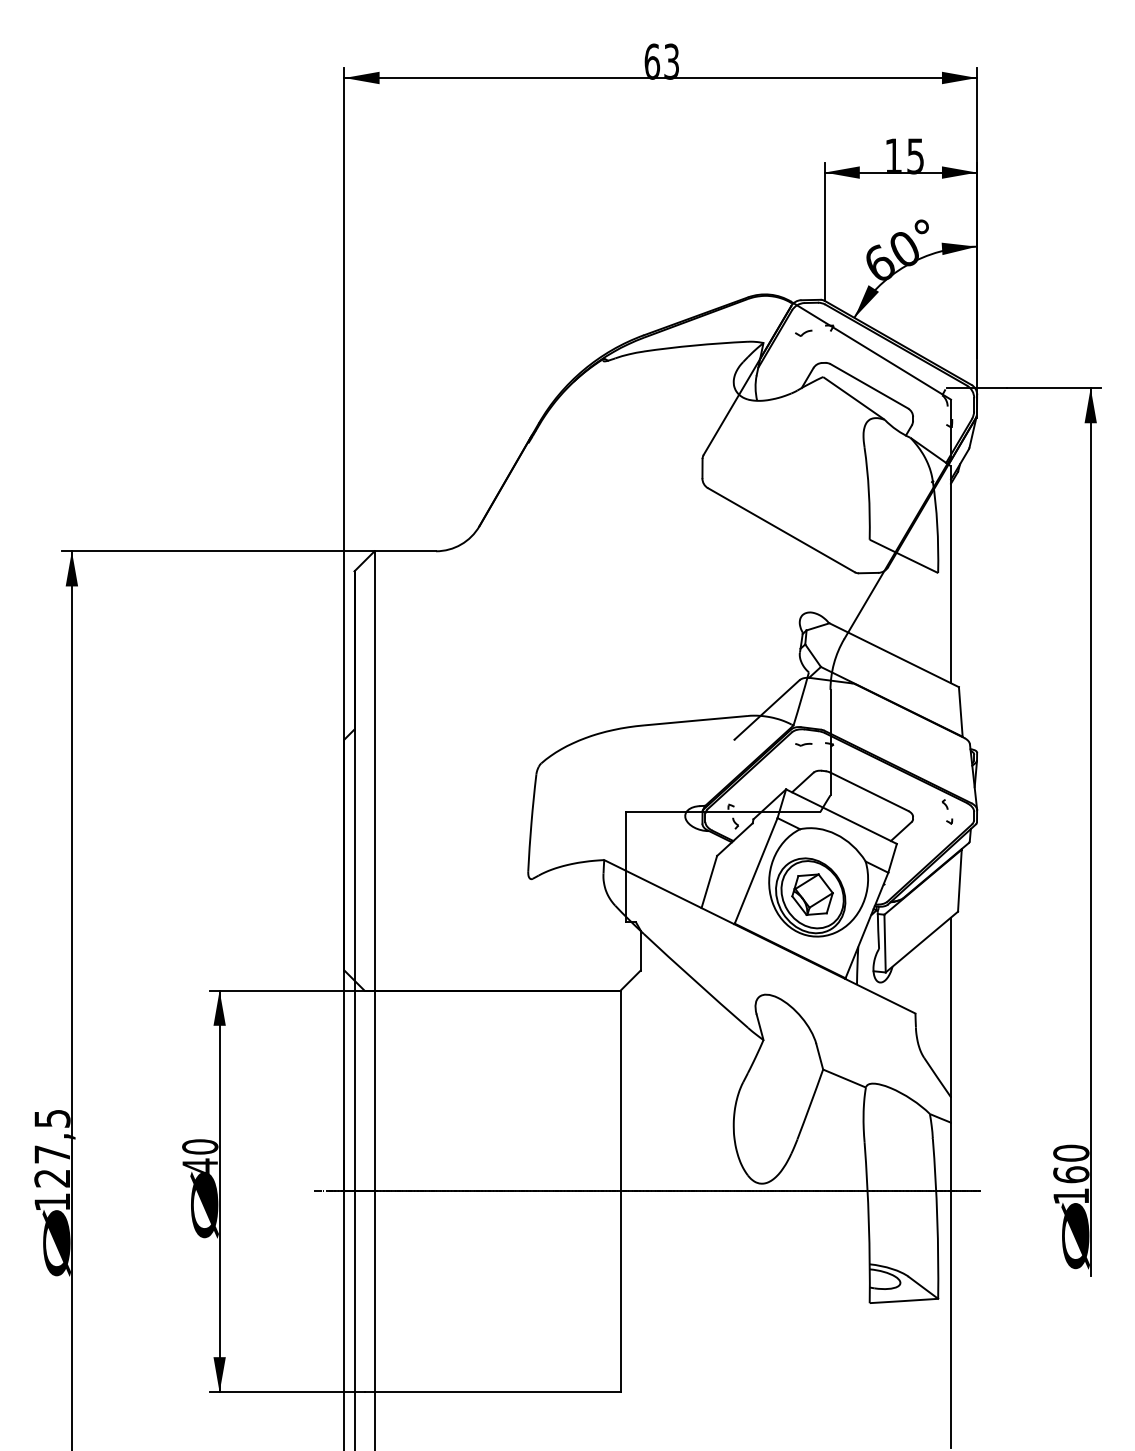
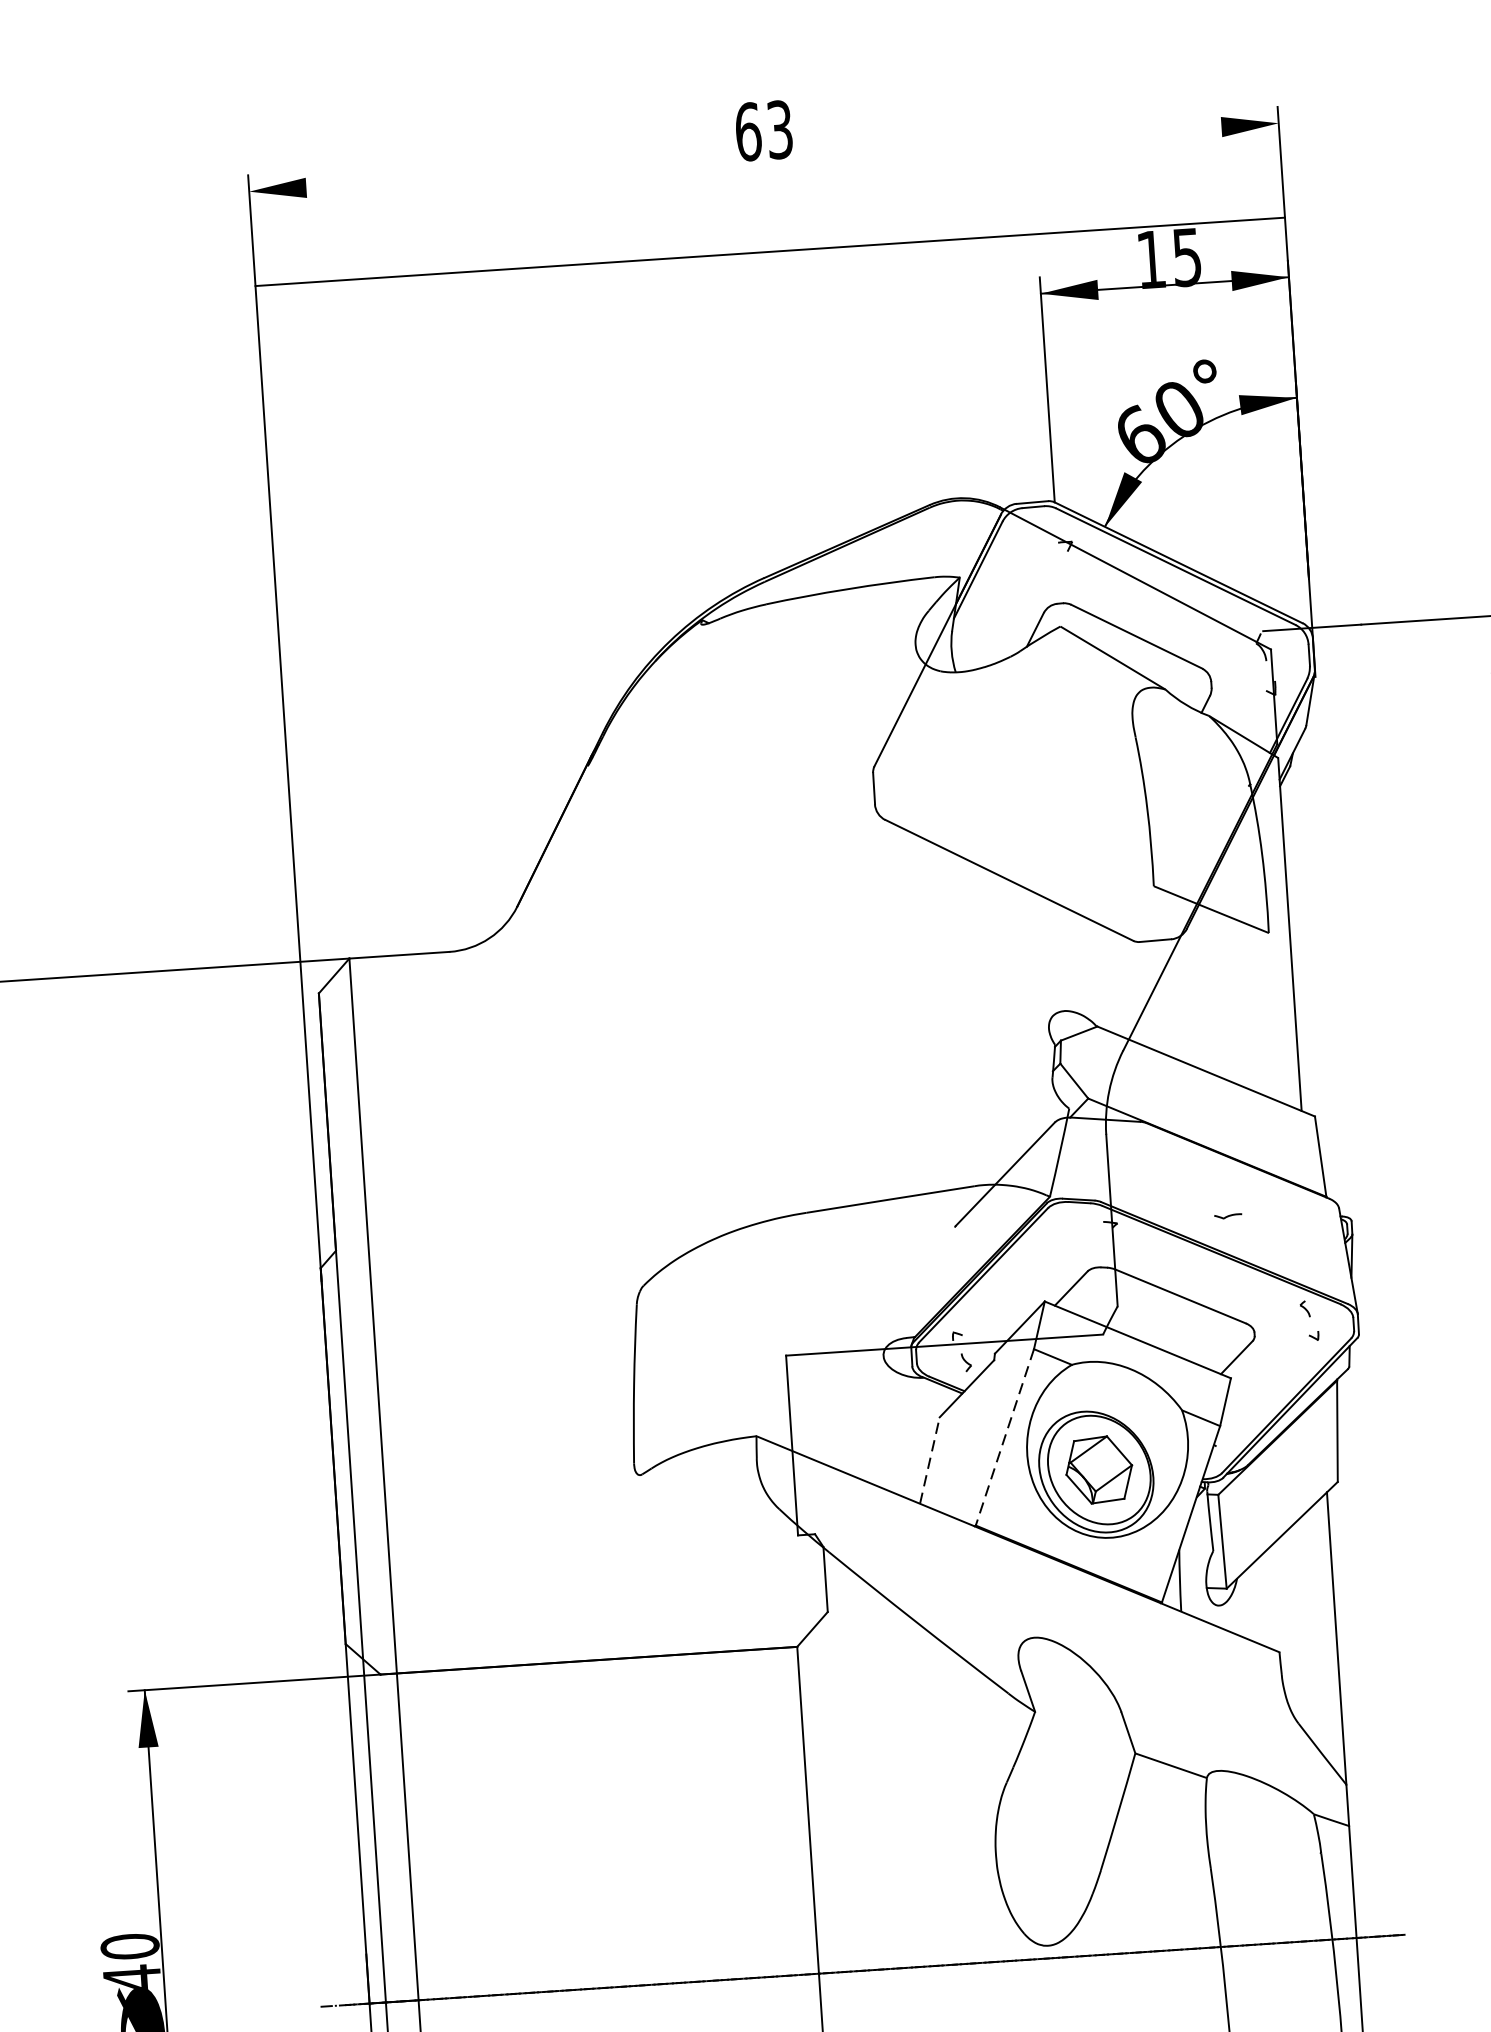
line: (660, 78) -> (769, 252), moved
part: (803, 332) -> (1023, 556), removed
part: (803, 744) -> (1227, 1216), moved
line: (756, 870) -> (1005, 1436), solid -> dashed
line: (709, 881) -> (930, 1459), solid -> dashed

